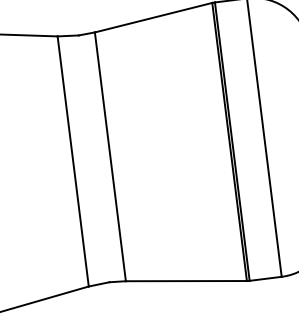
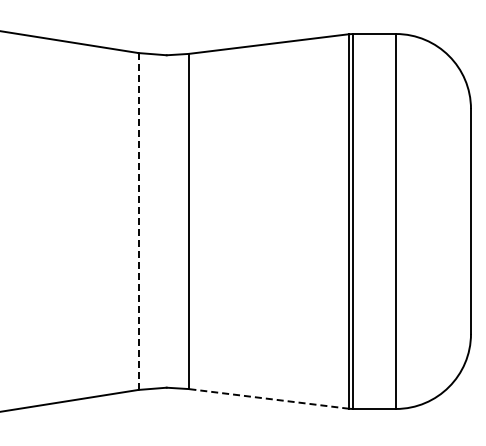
line: (73, 162) -> (138, 222), solid -> dashed
line: (186, 280) -> (268, 398), solid -> dashed

